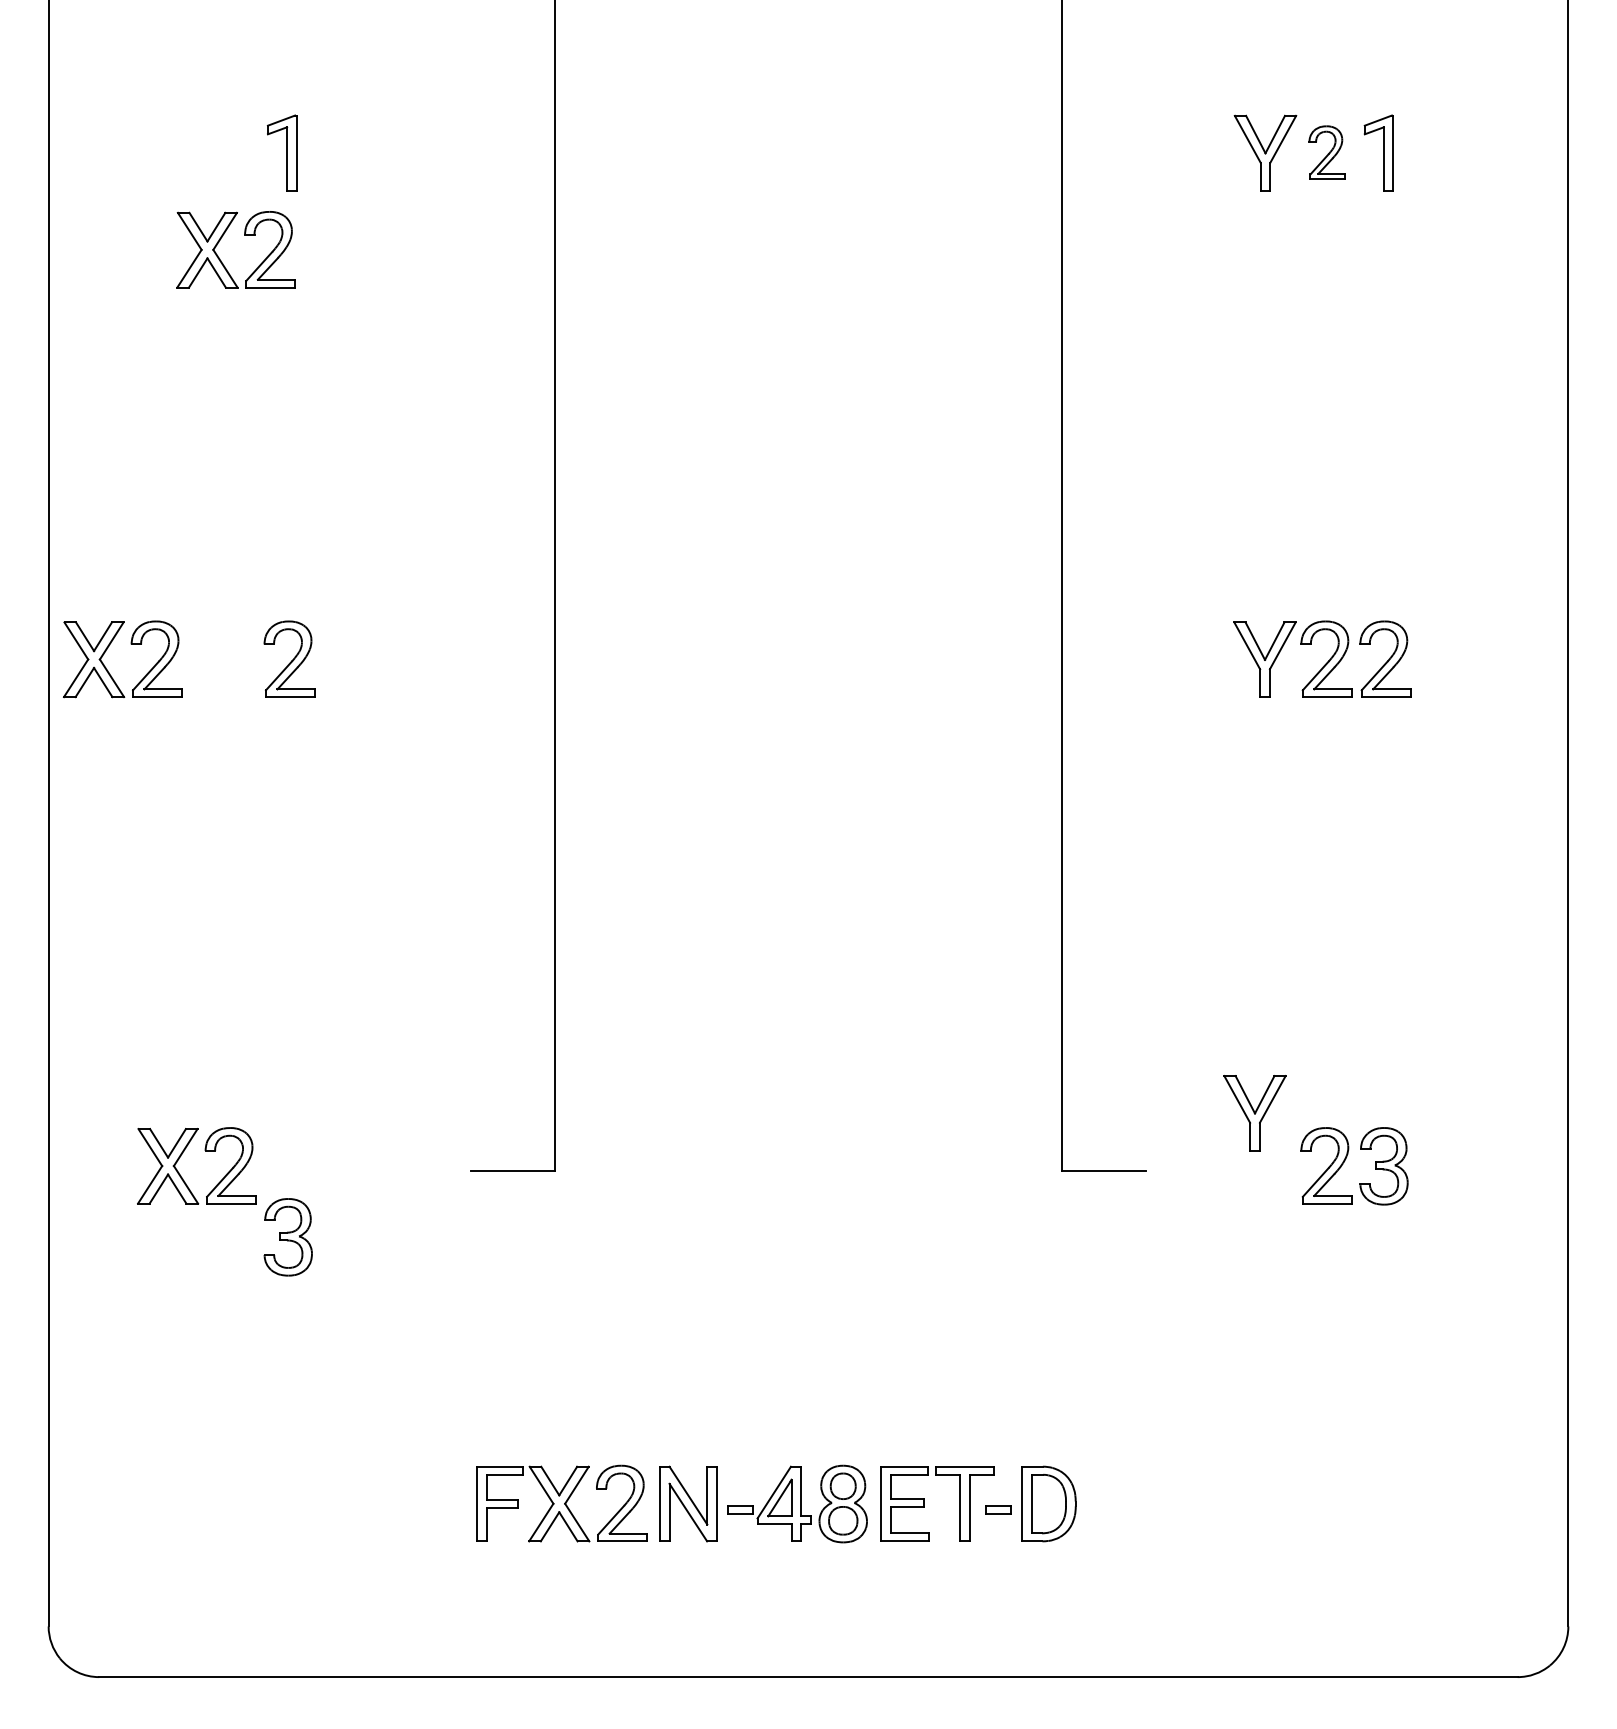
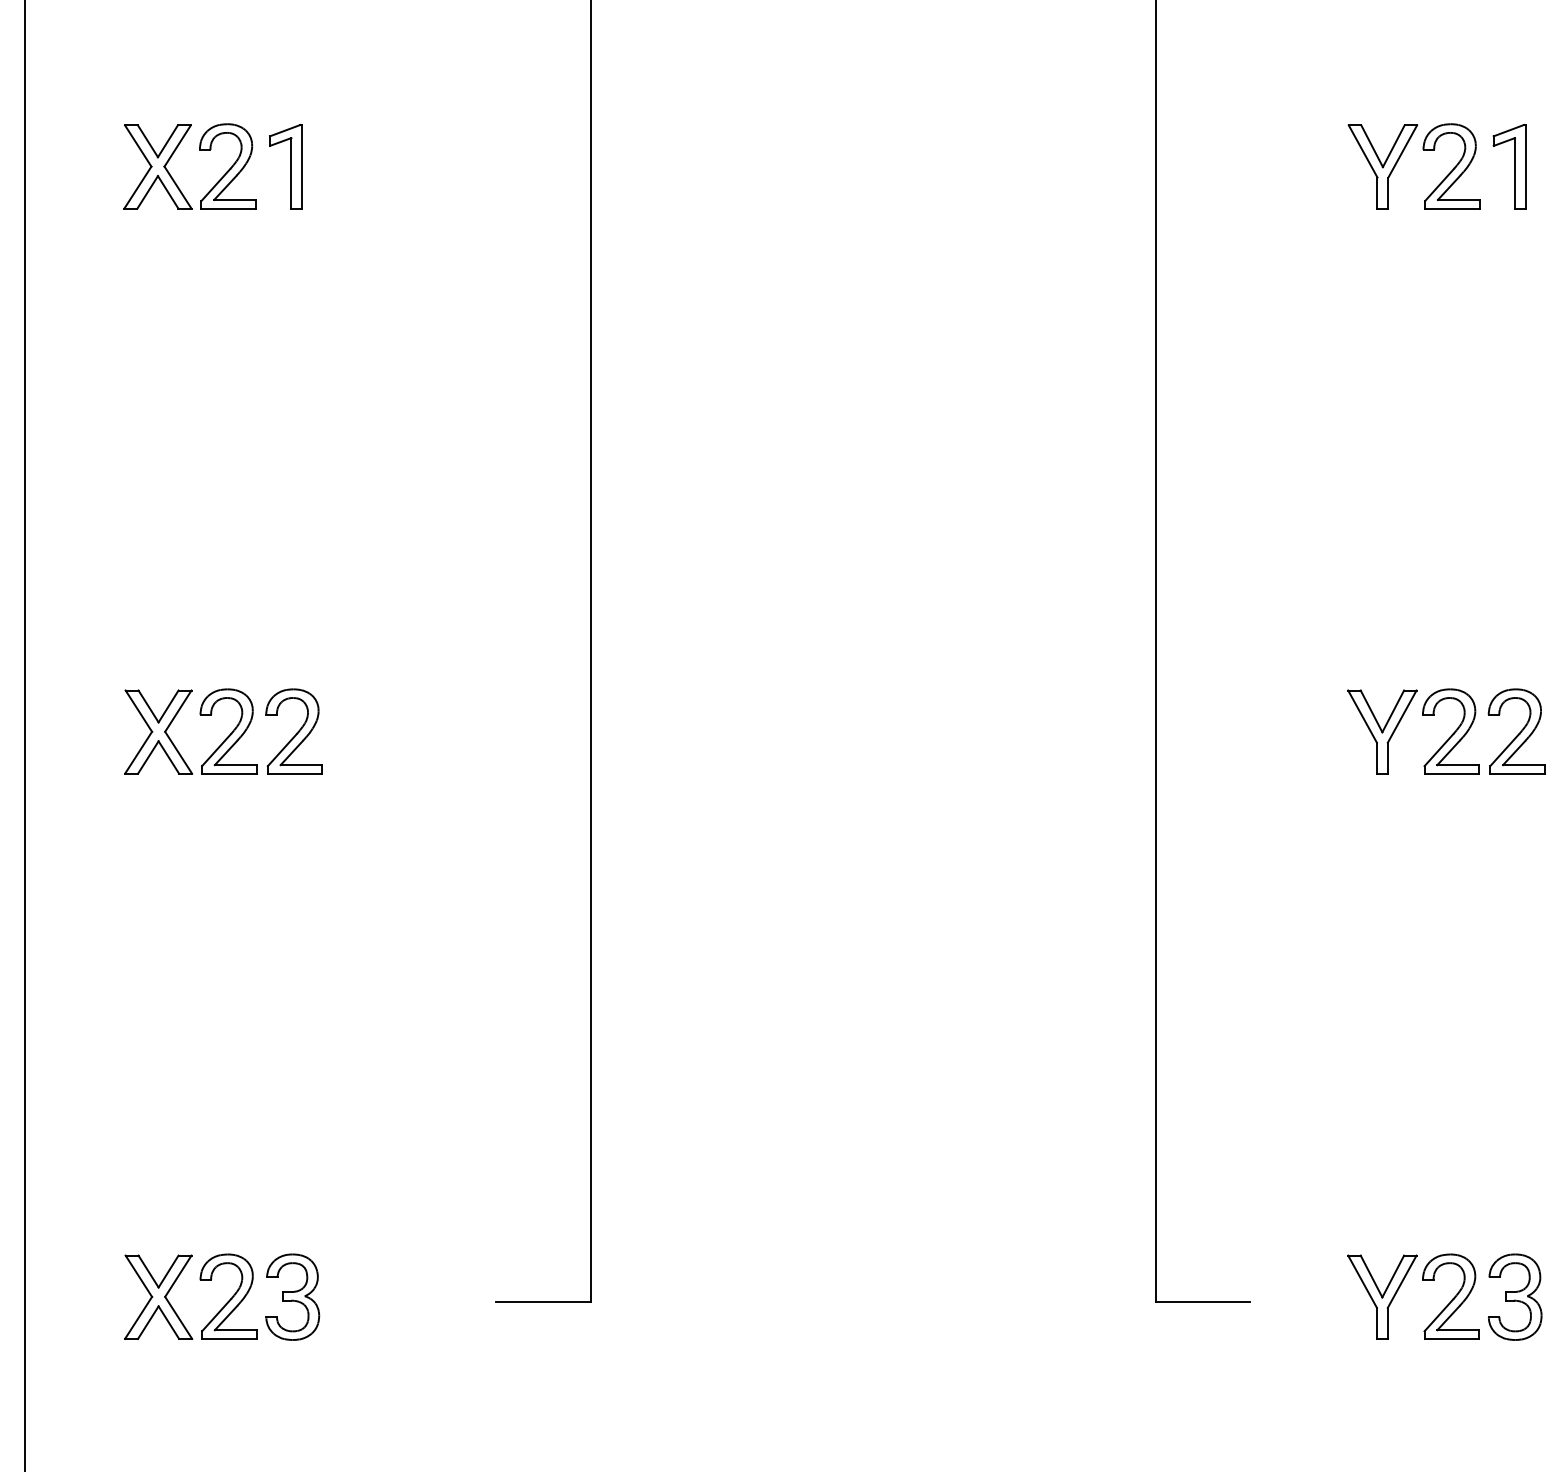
part: (1326, 152) -> (1450, 166), size x1.43
part: (244, 235) -> (199, 150), moved
part: (130, 644) -> (199, 715), moved
part: (1254, 1113) -> (1381, 1297), moved
part: (287, 1237) -> (291, 1297), moved

